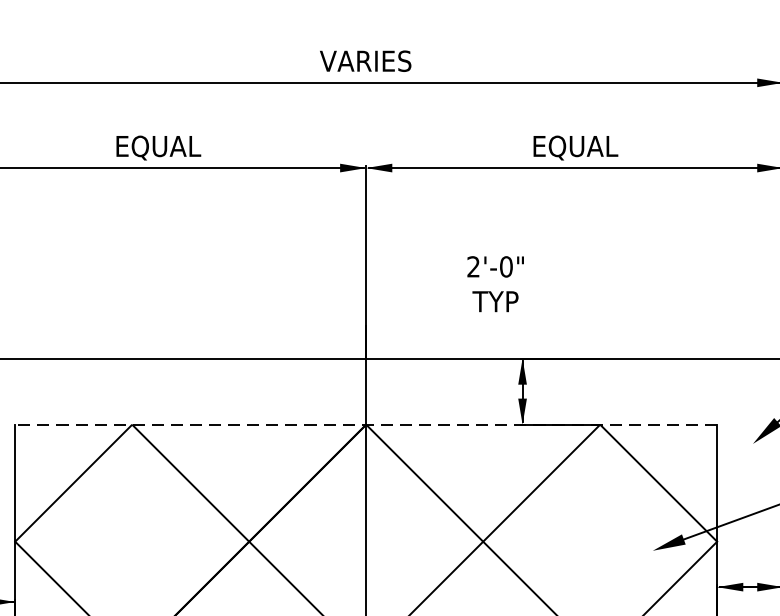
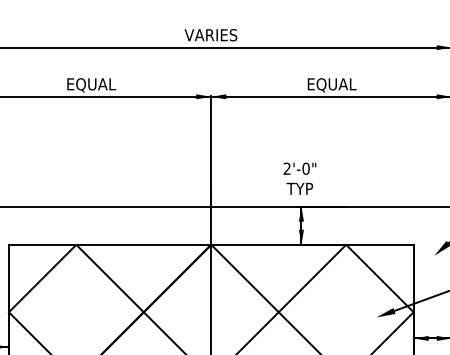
text: (494, 283) -> (299, 178), moved
line: (364, 424) -> (210, 244), dashed -> solid

